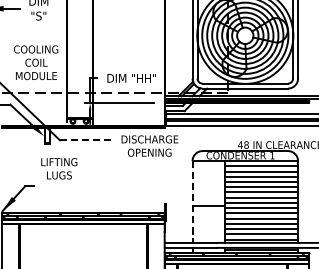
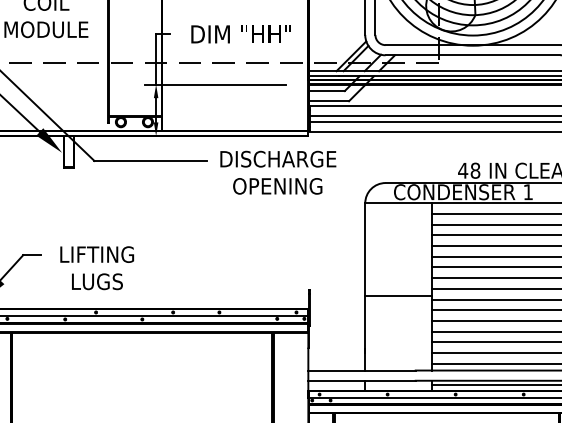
line: (87, 140) -> (150, 161), dashed -> solid
text: (59, 168) -> (97, 267), moved
line: (192, 201) -> (365, 285), dashed -> solid

